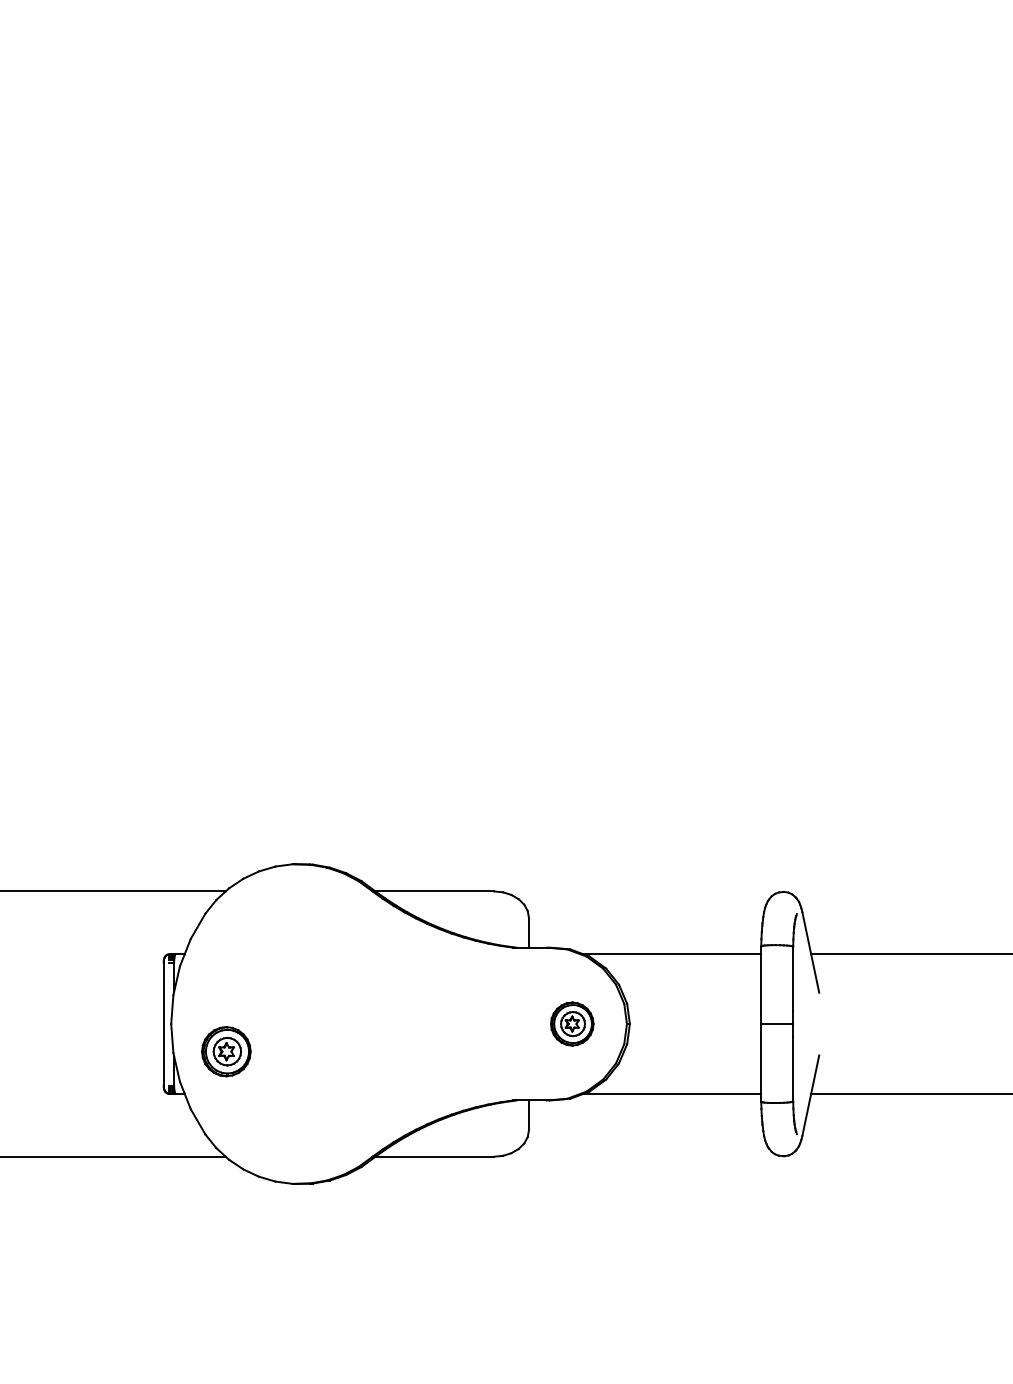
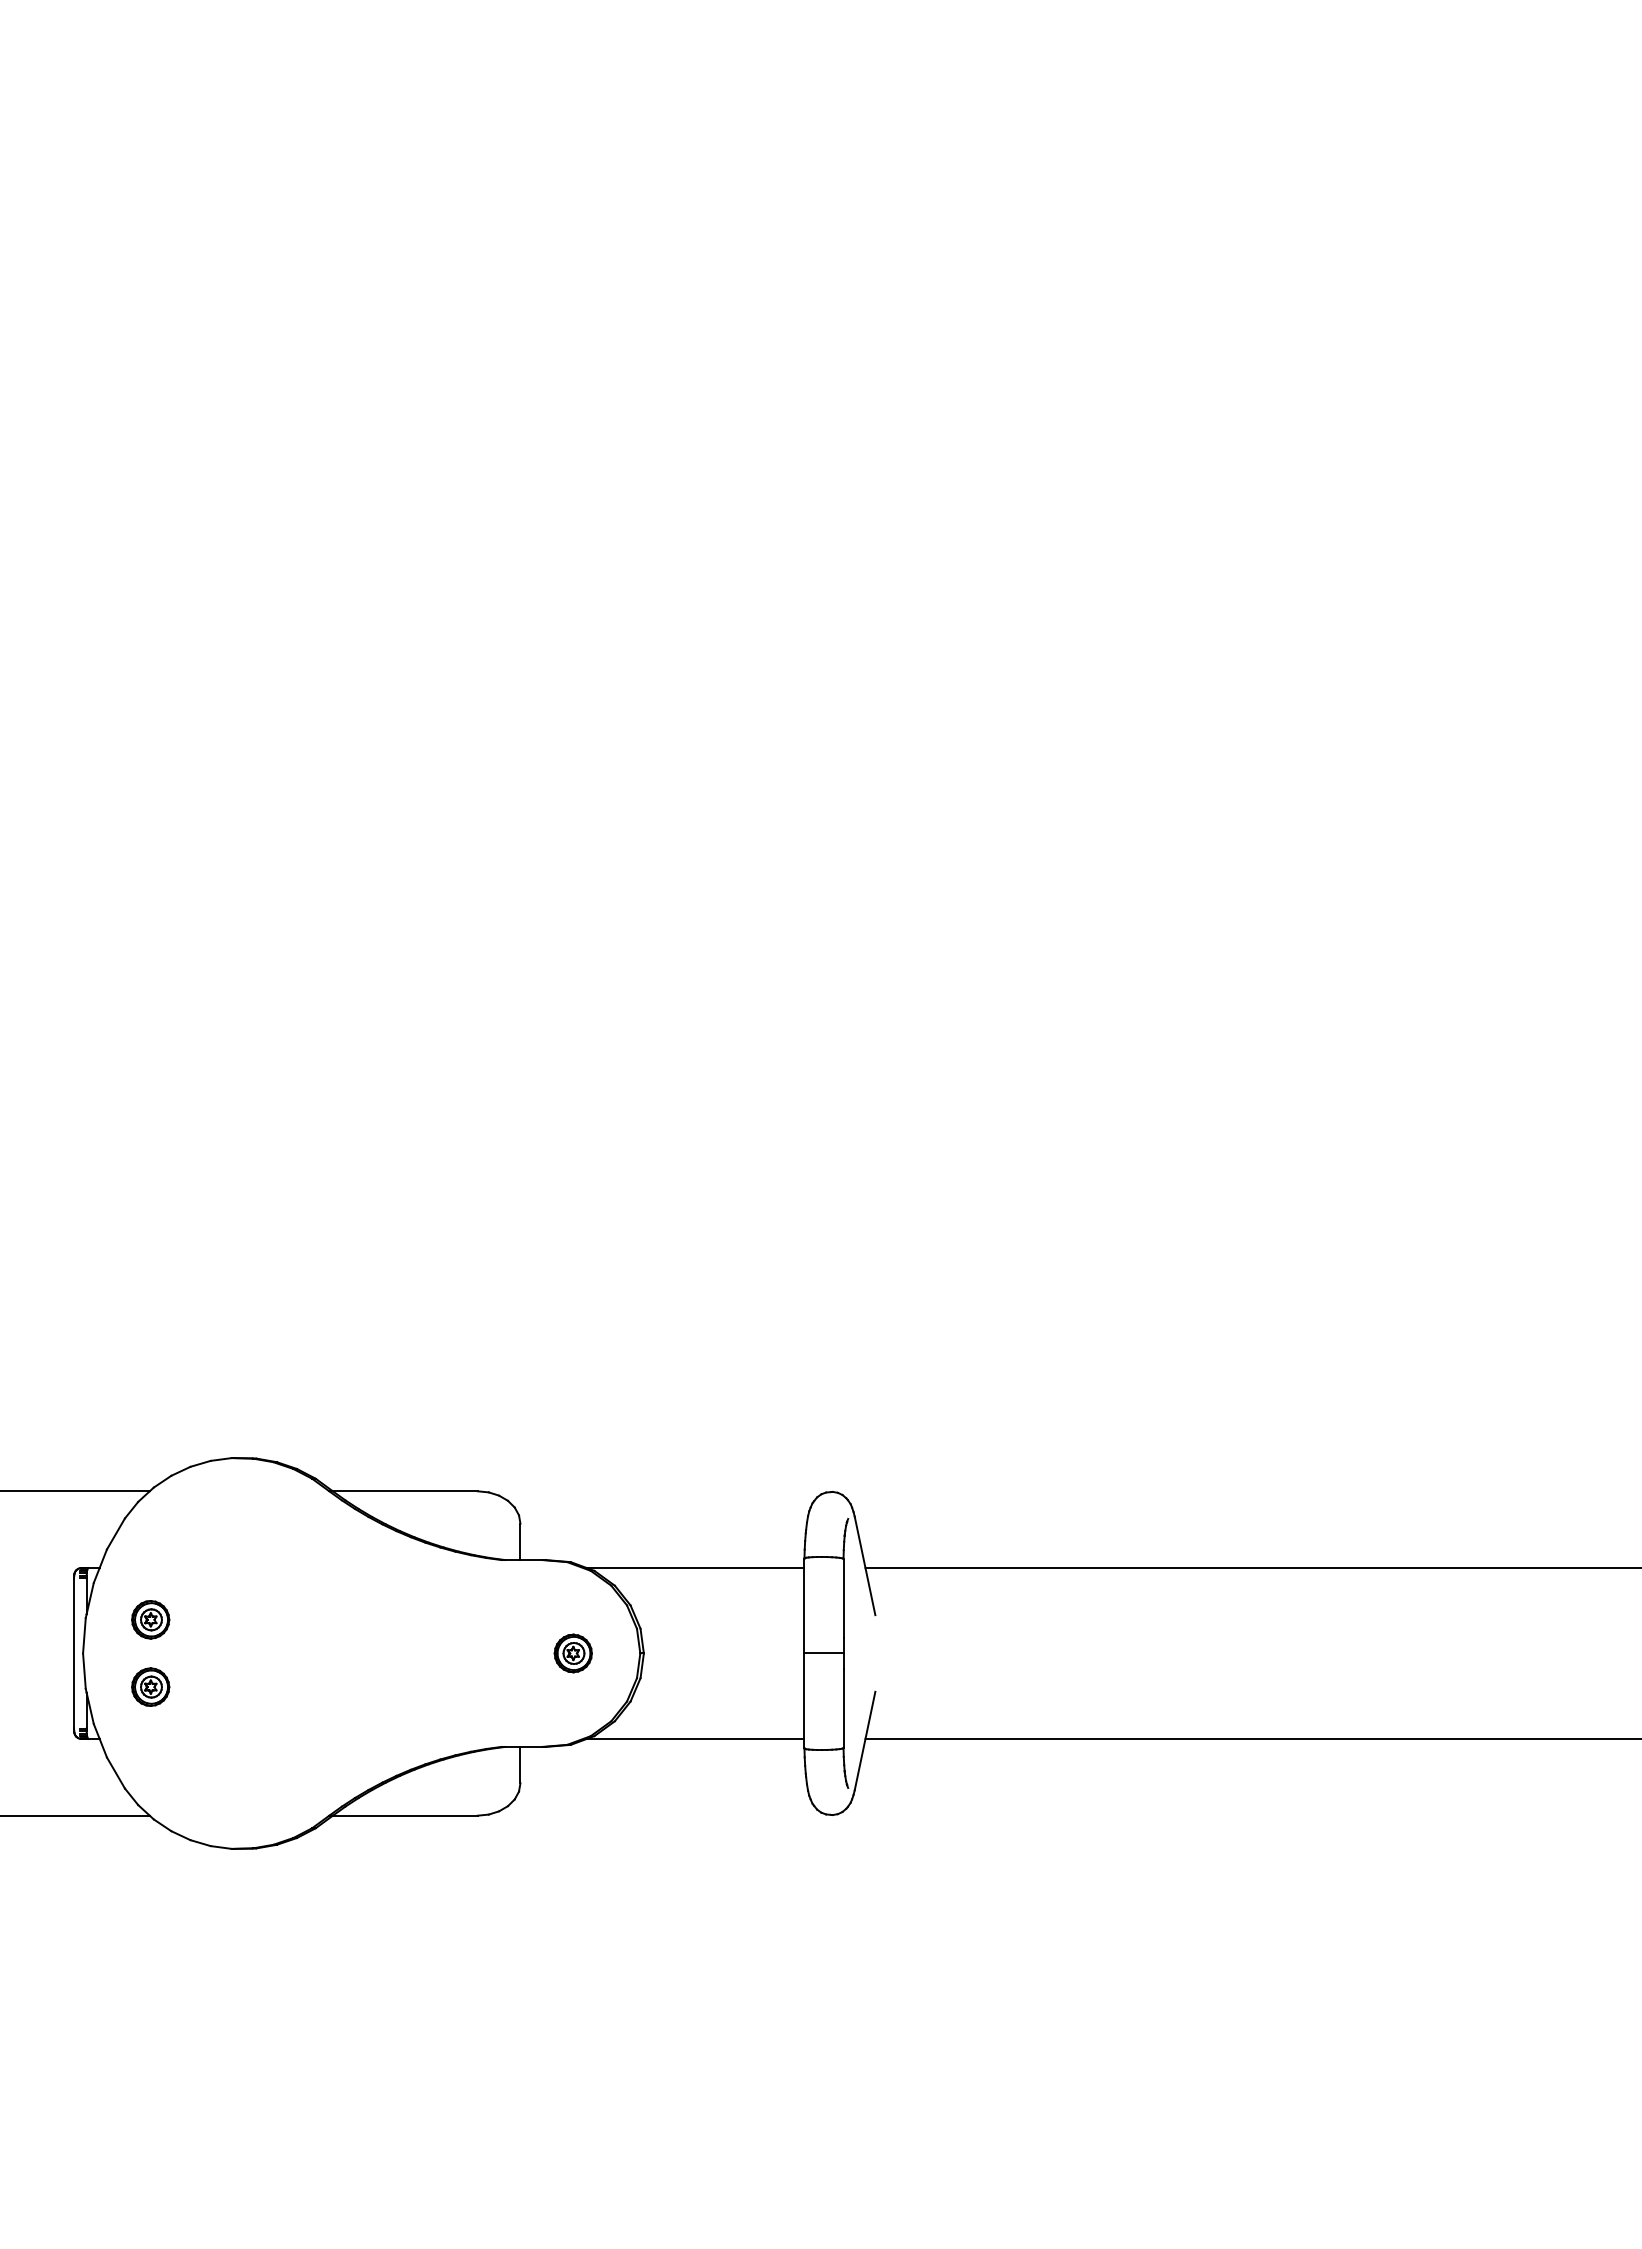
part: (226, 996) -> (150, 1619), added
part: (571, 1024) -> (572, 1653), size x0.71
part: (226, 1051) -> (150, 1686), size x0.62

